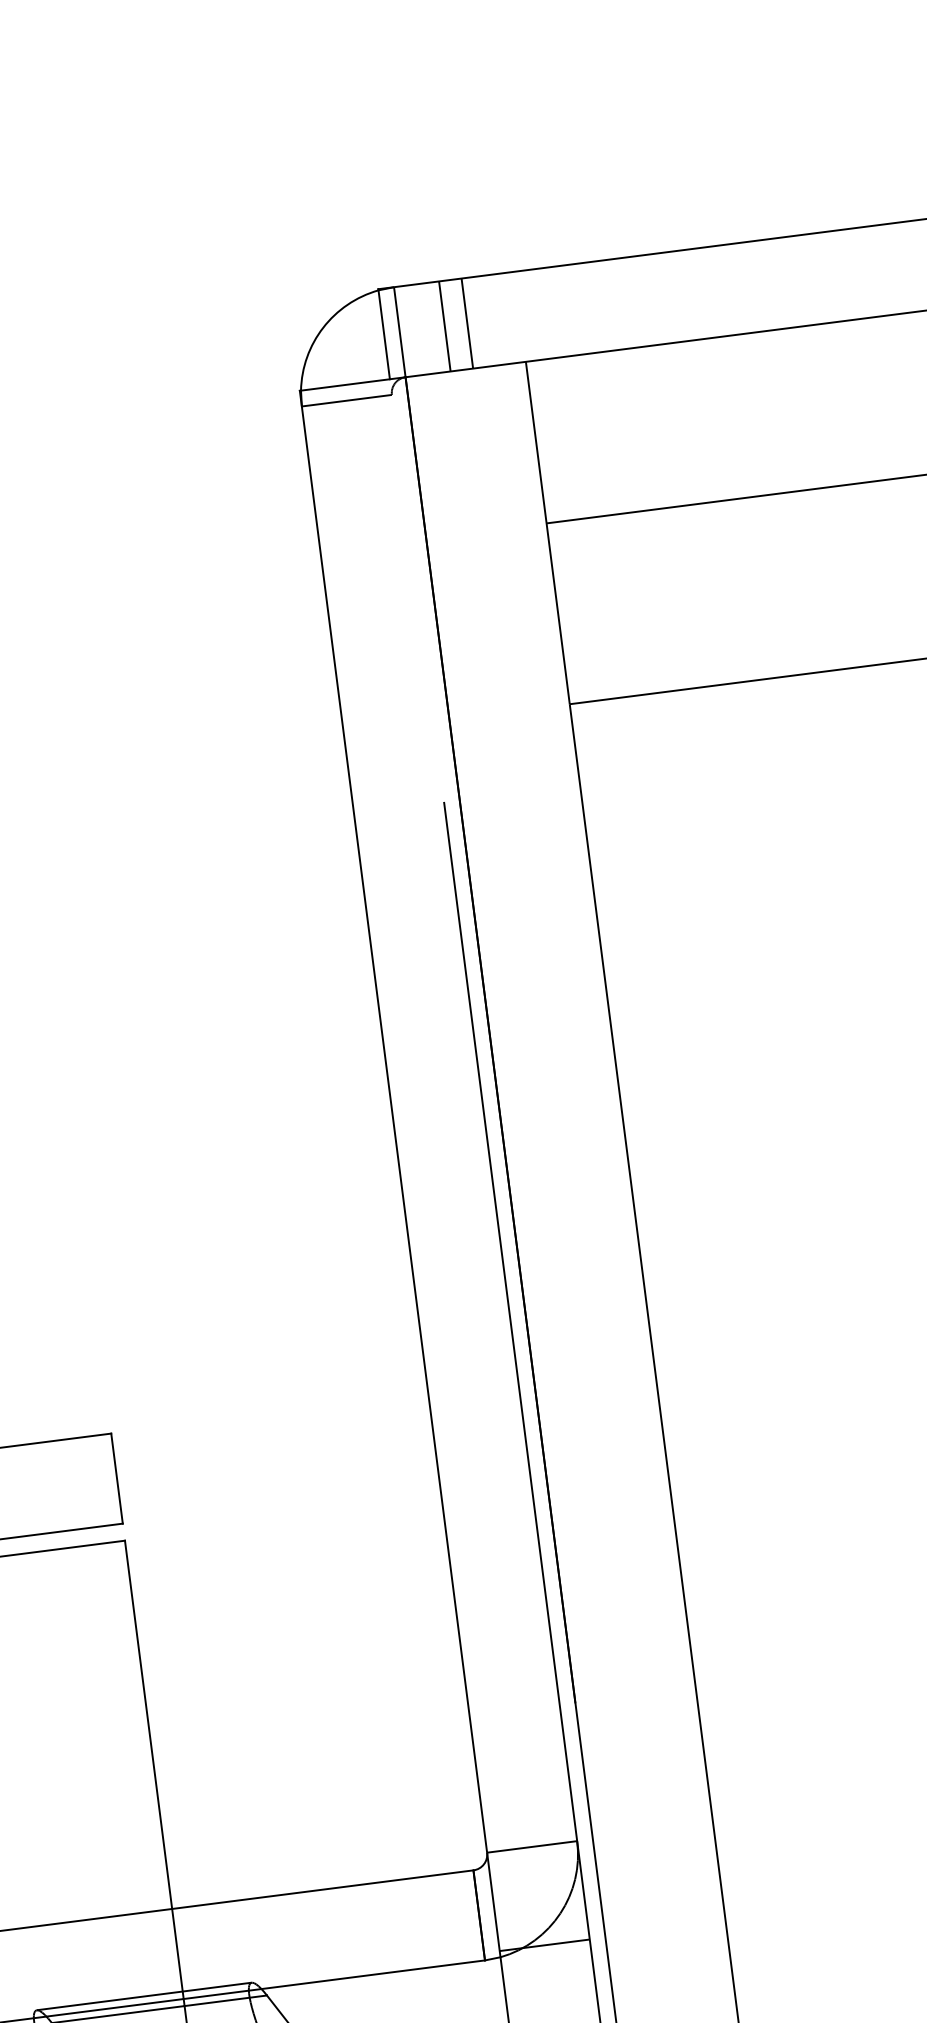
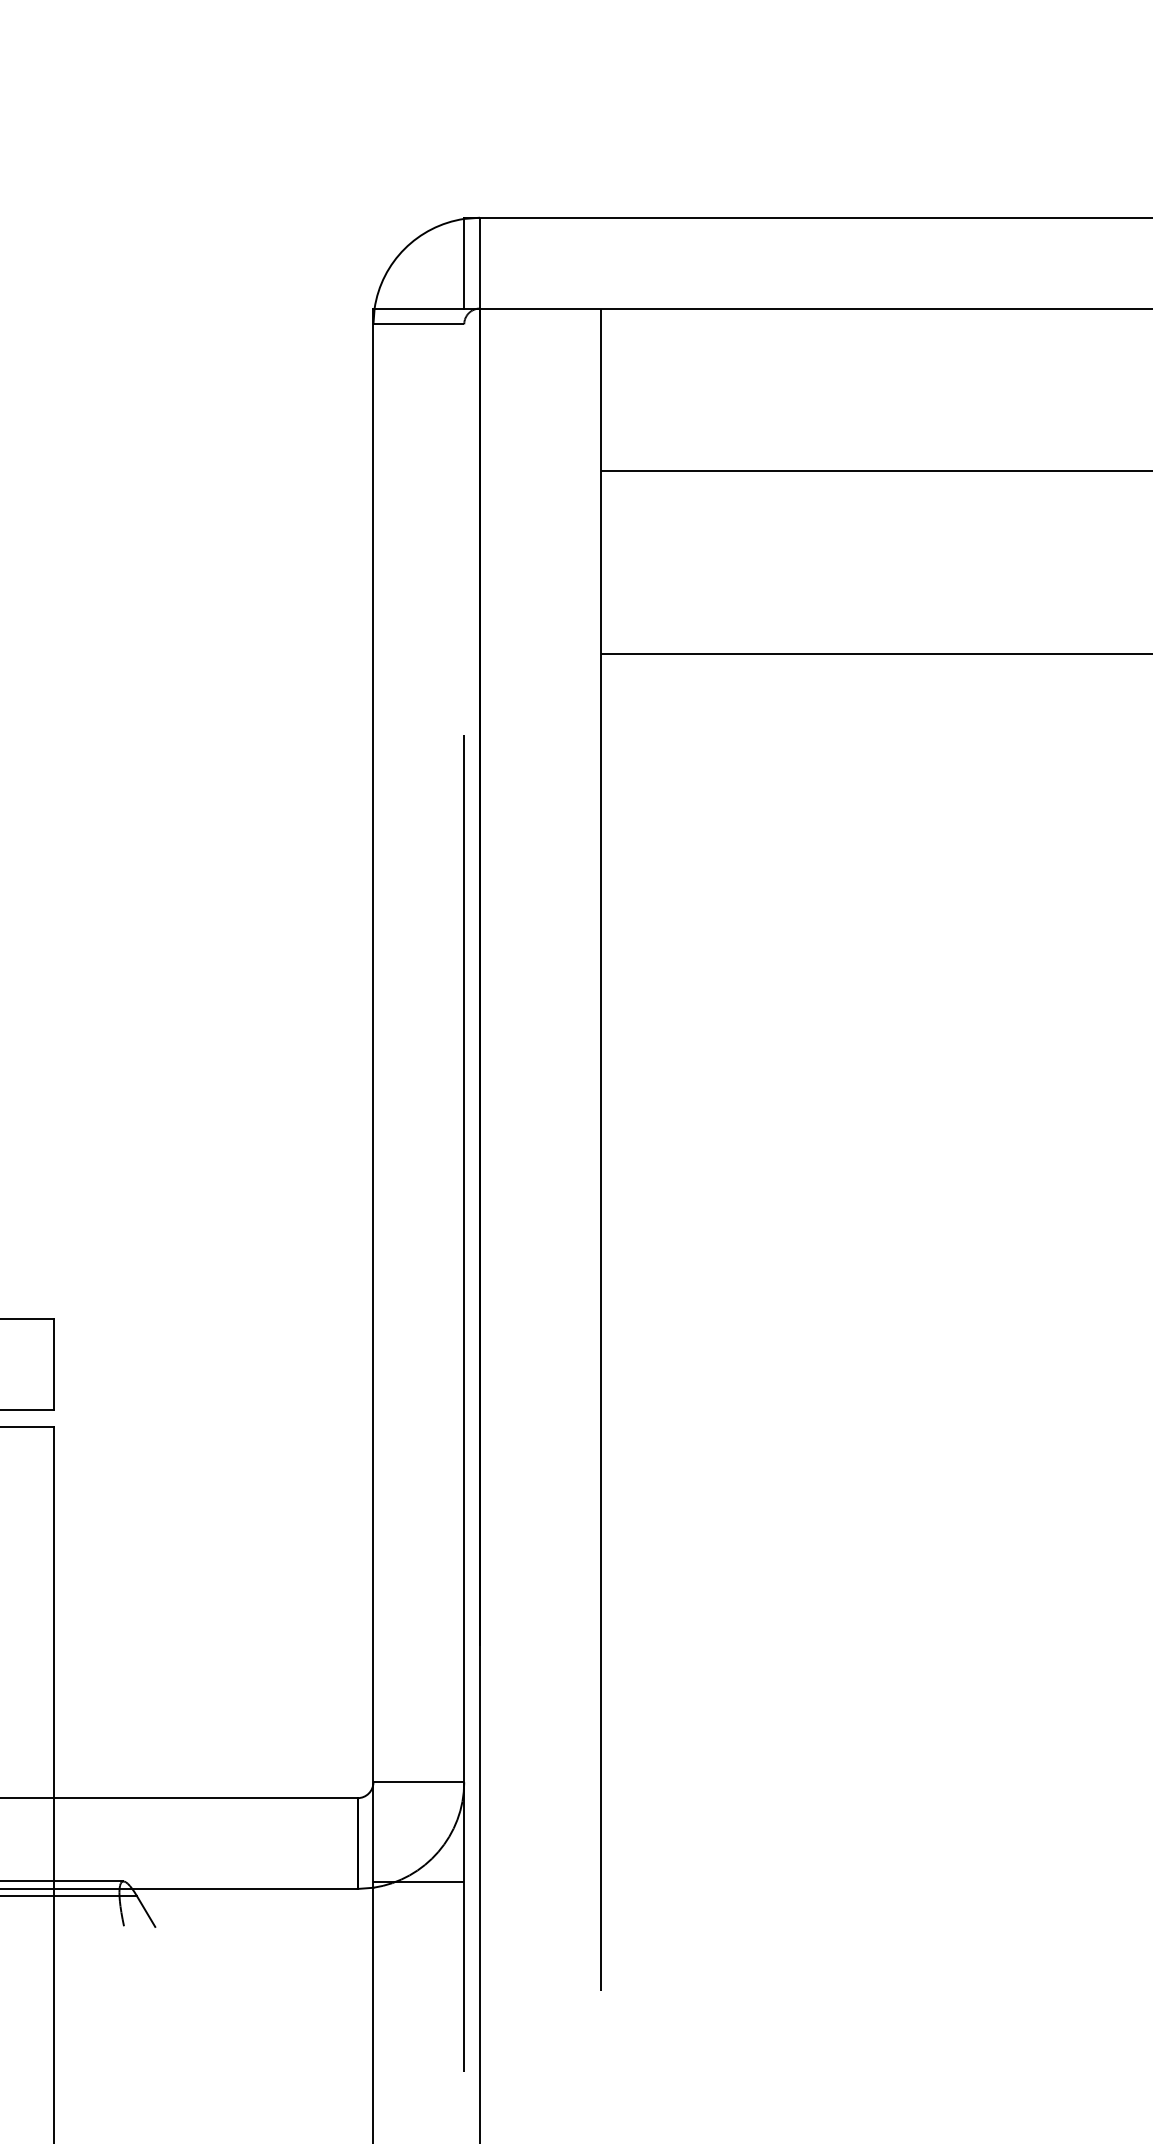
line: (467, 322) -> (548, 262), removed
line: (444, 325) -> (525, 262), removed

